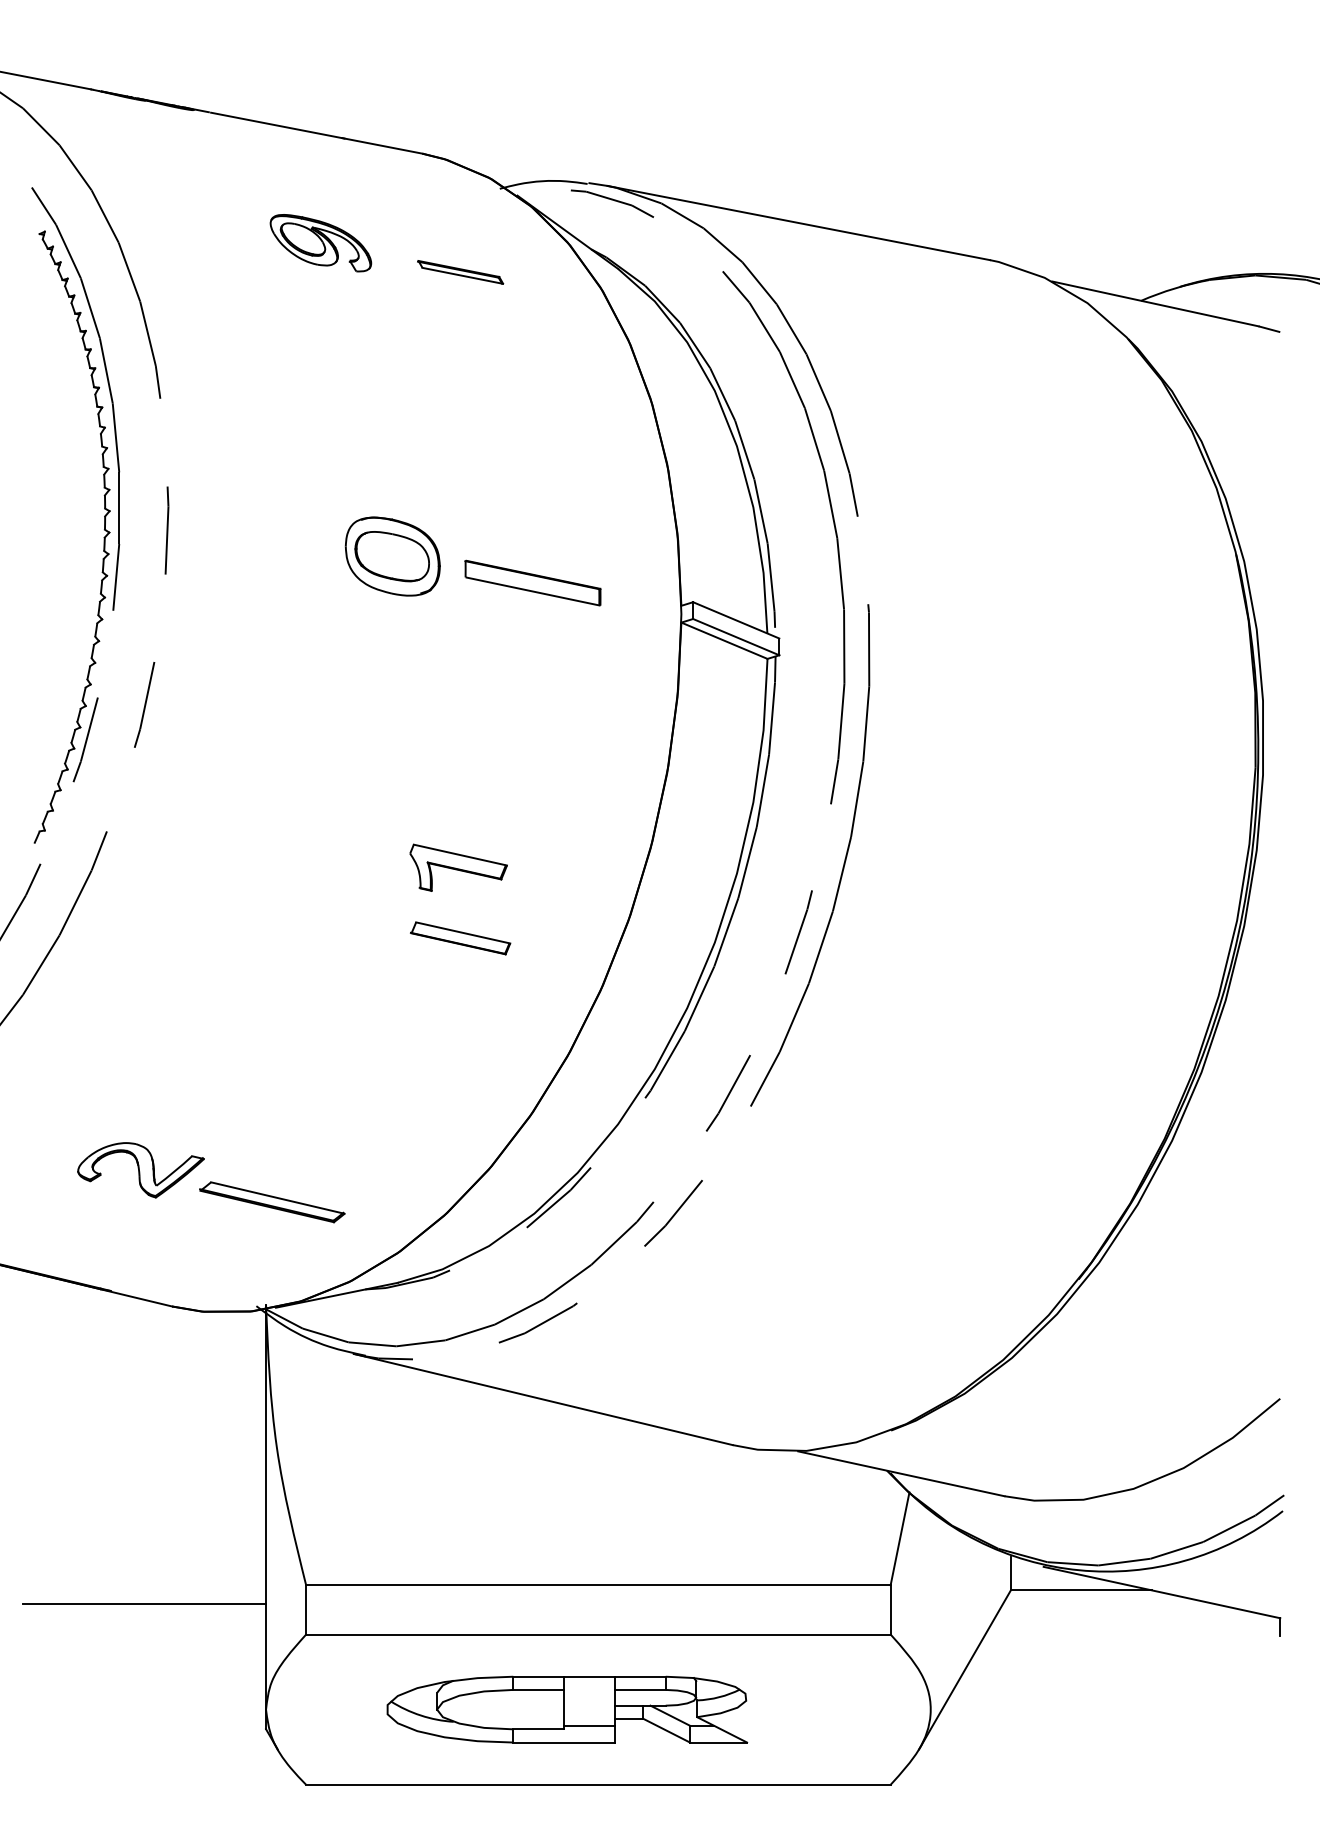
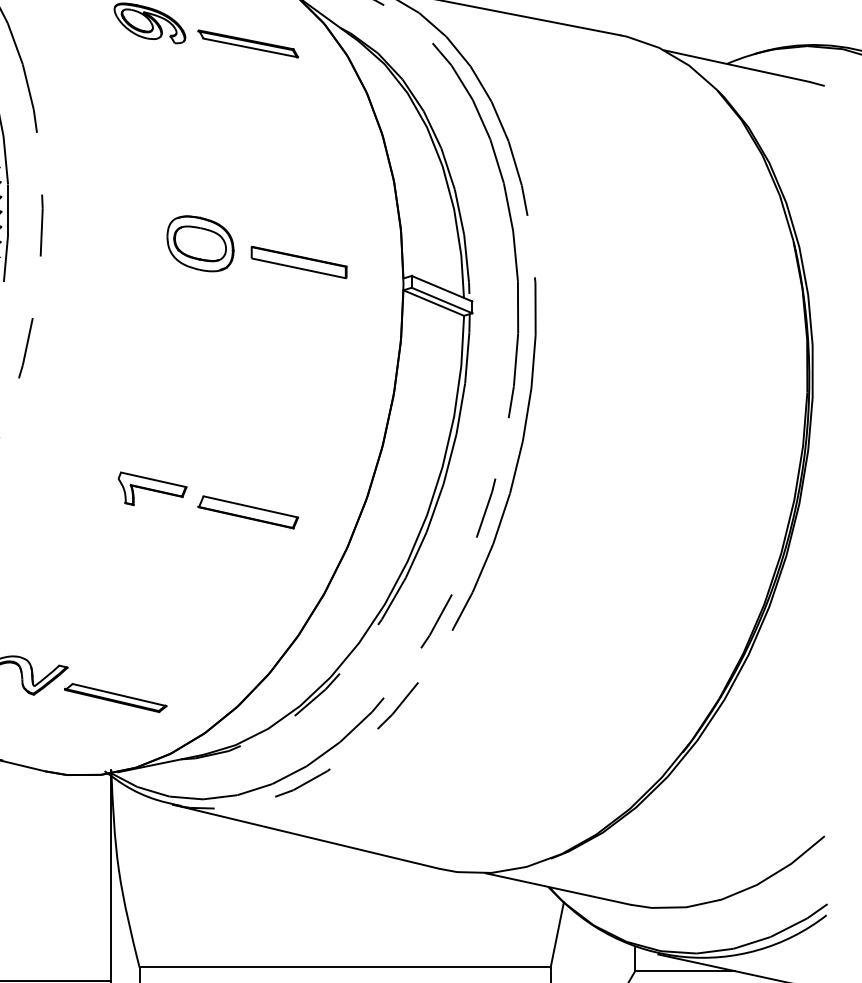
part: (460, 272) -> (248, 44), size x1.67
part: (458, 867) -> (152, 488), moved
part: (460, 938) -> (248, 512), size x1.43

